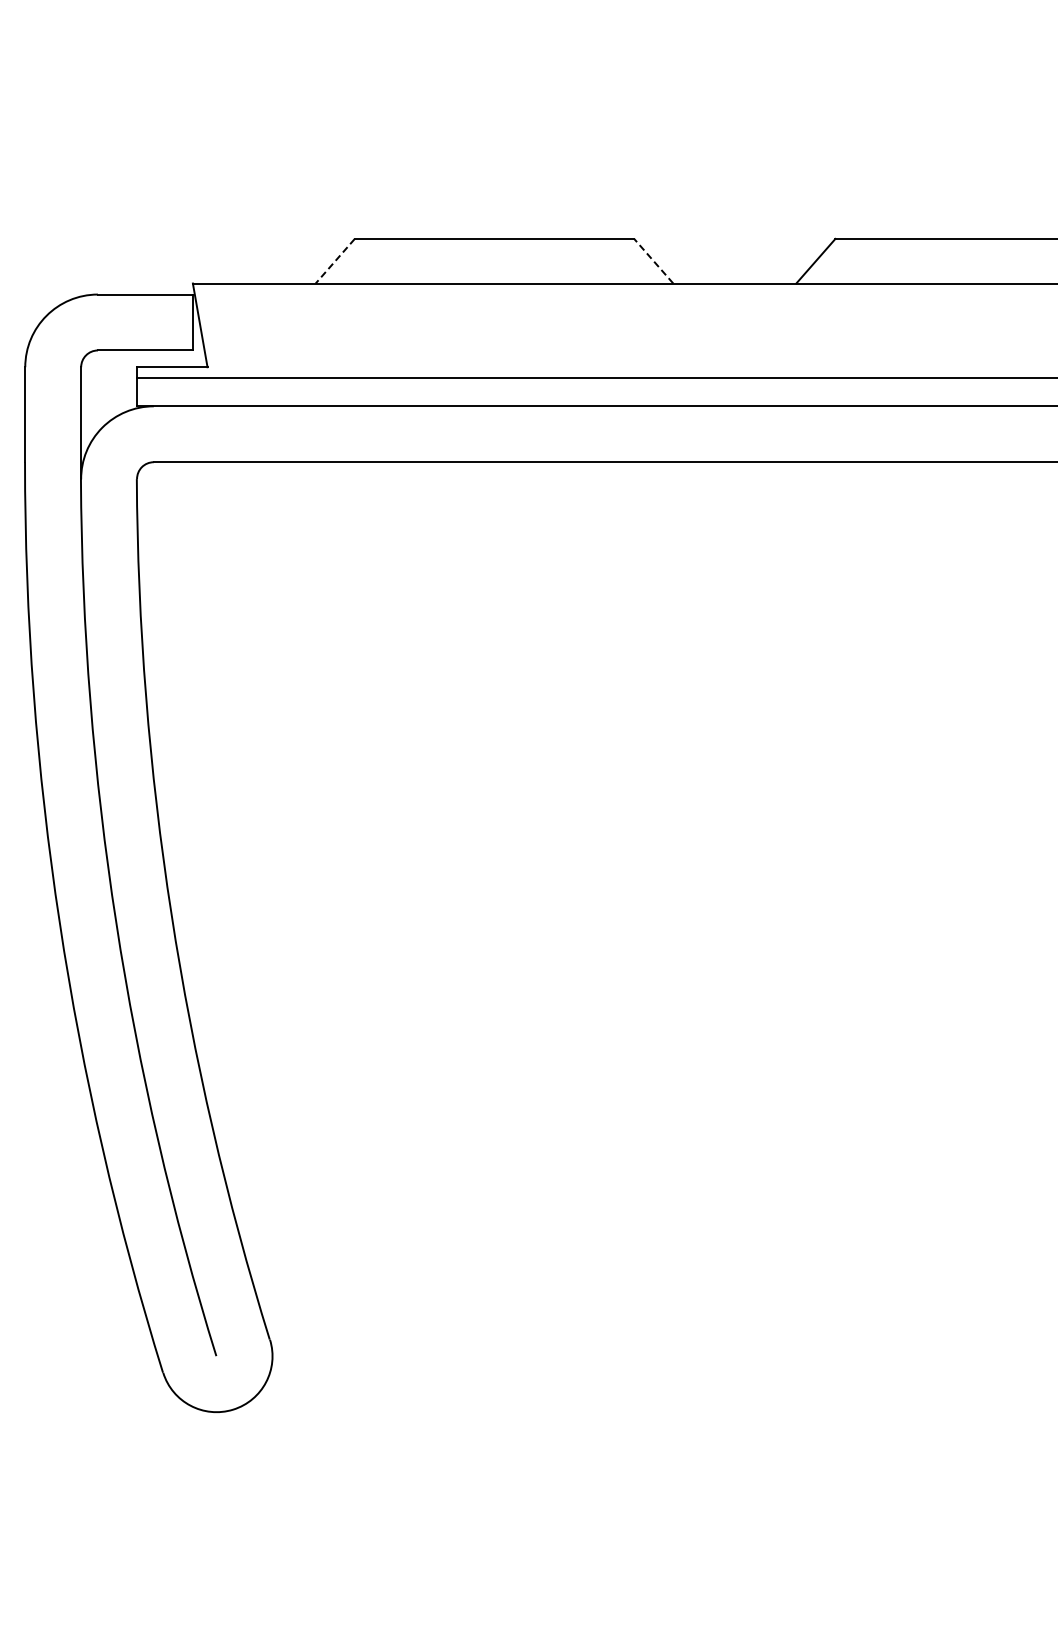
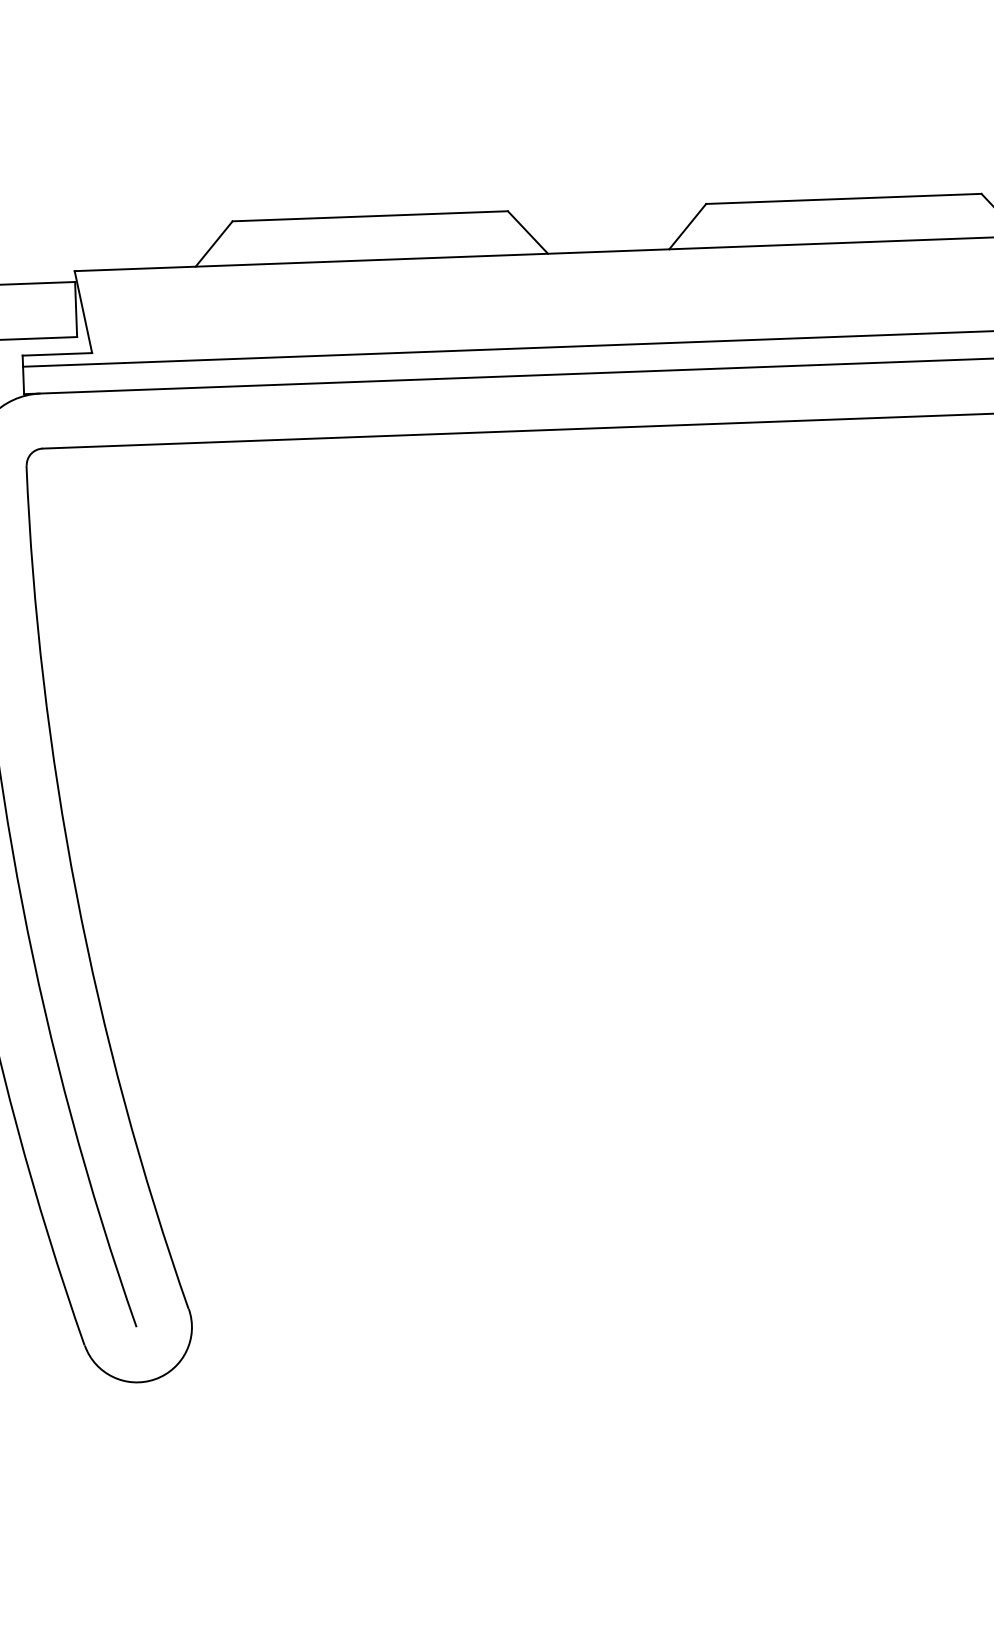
line: (335, 261) -> (214, 244), dashed -> solid
line: (653, 261) -> (527, 232), dashed -> solid

